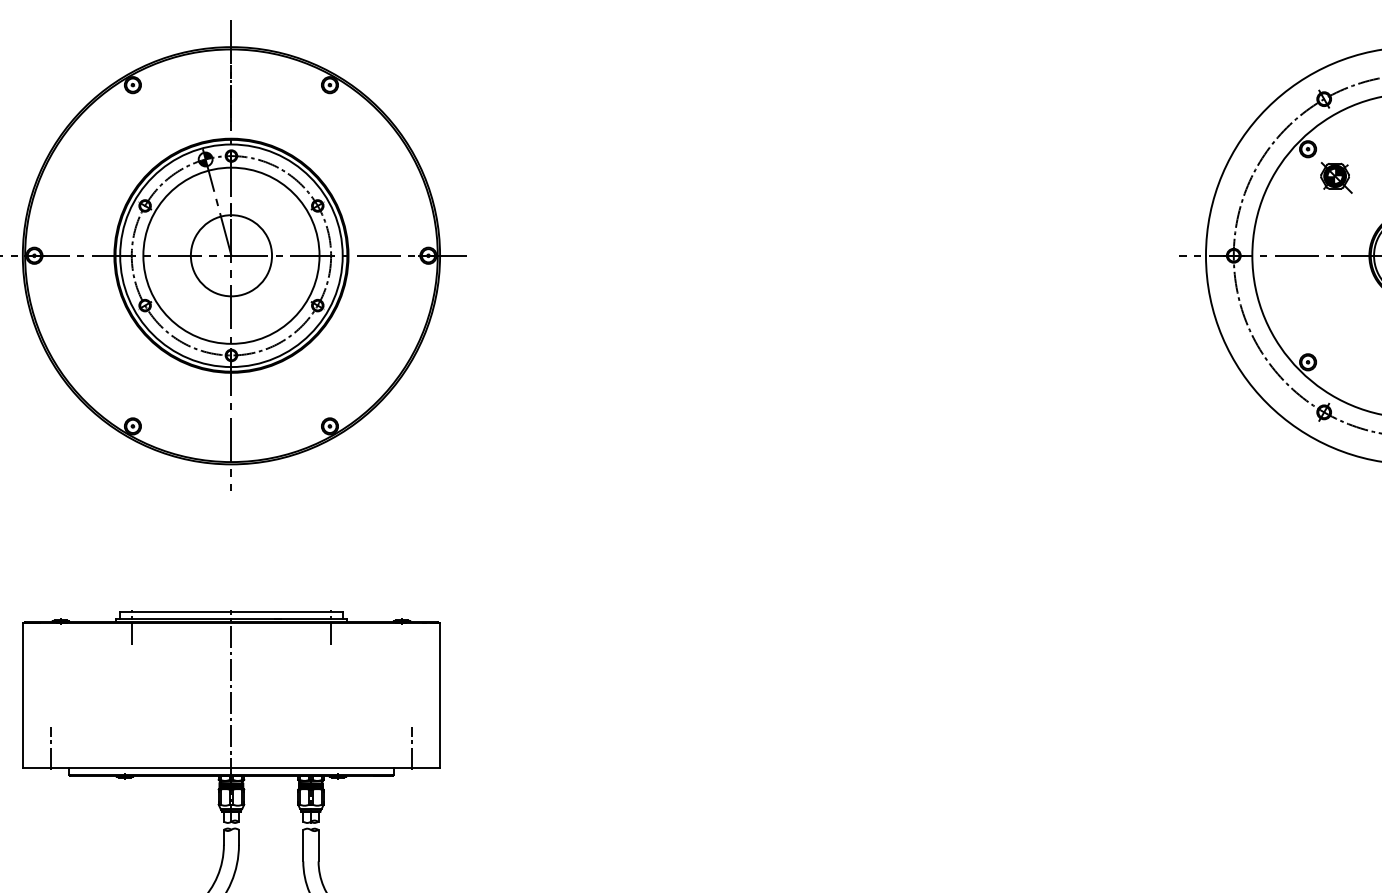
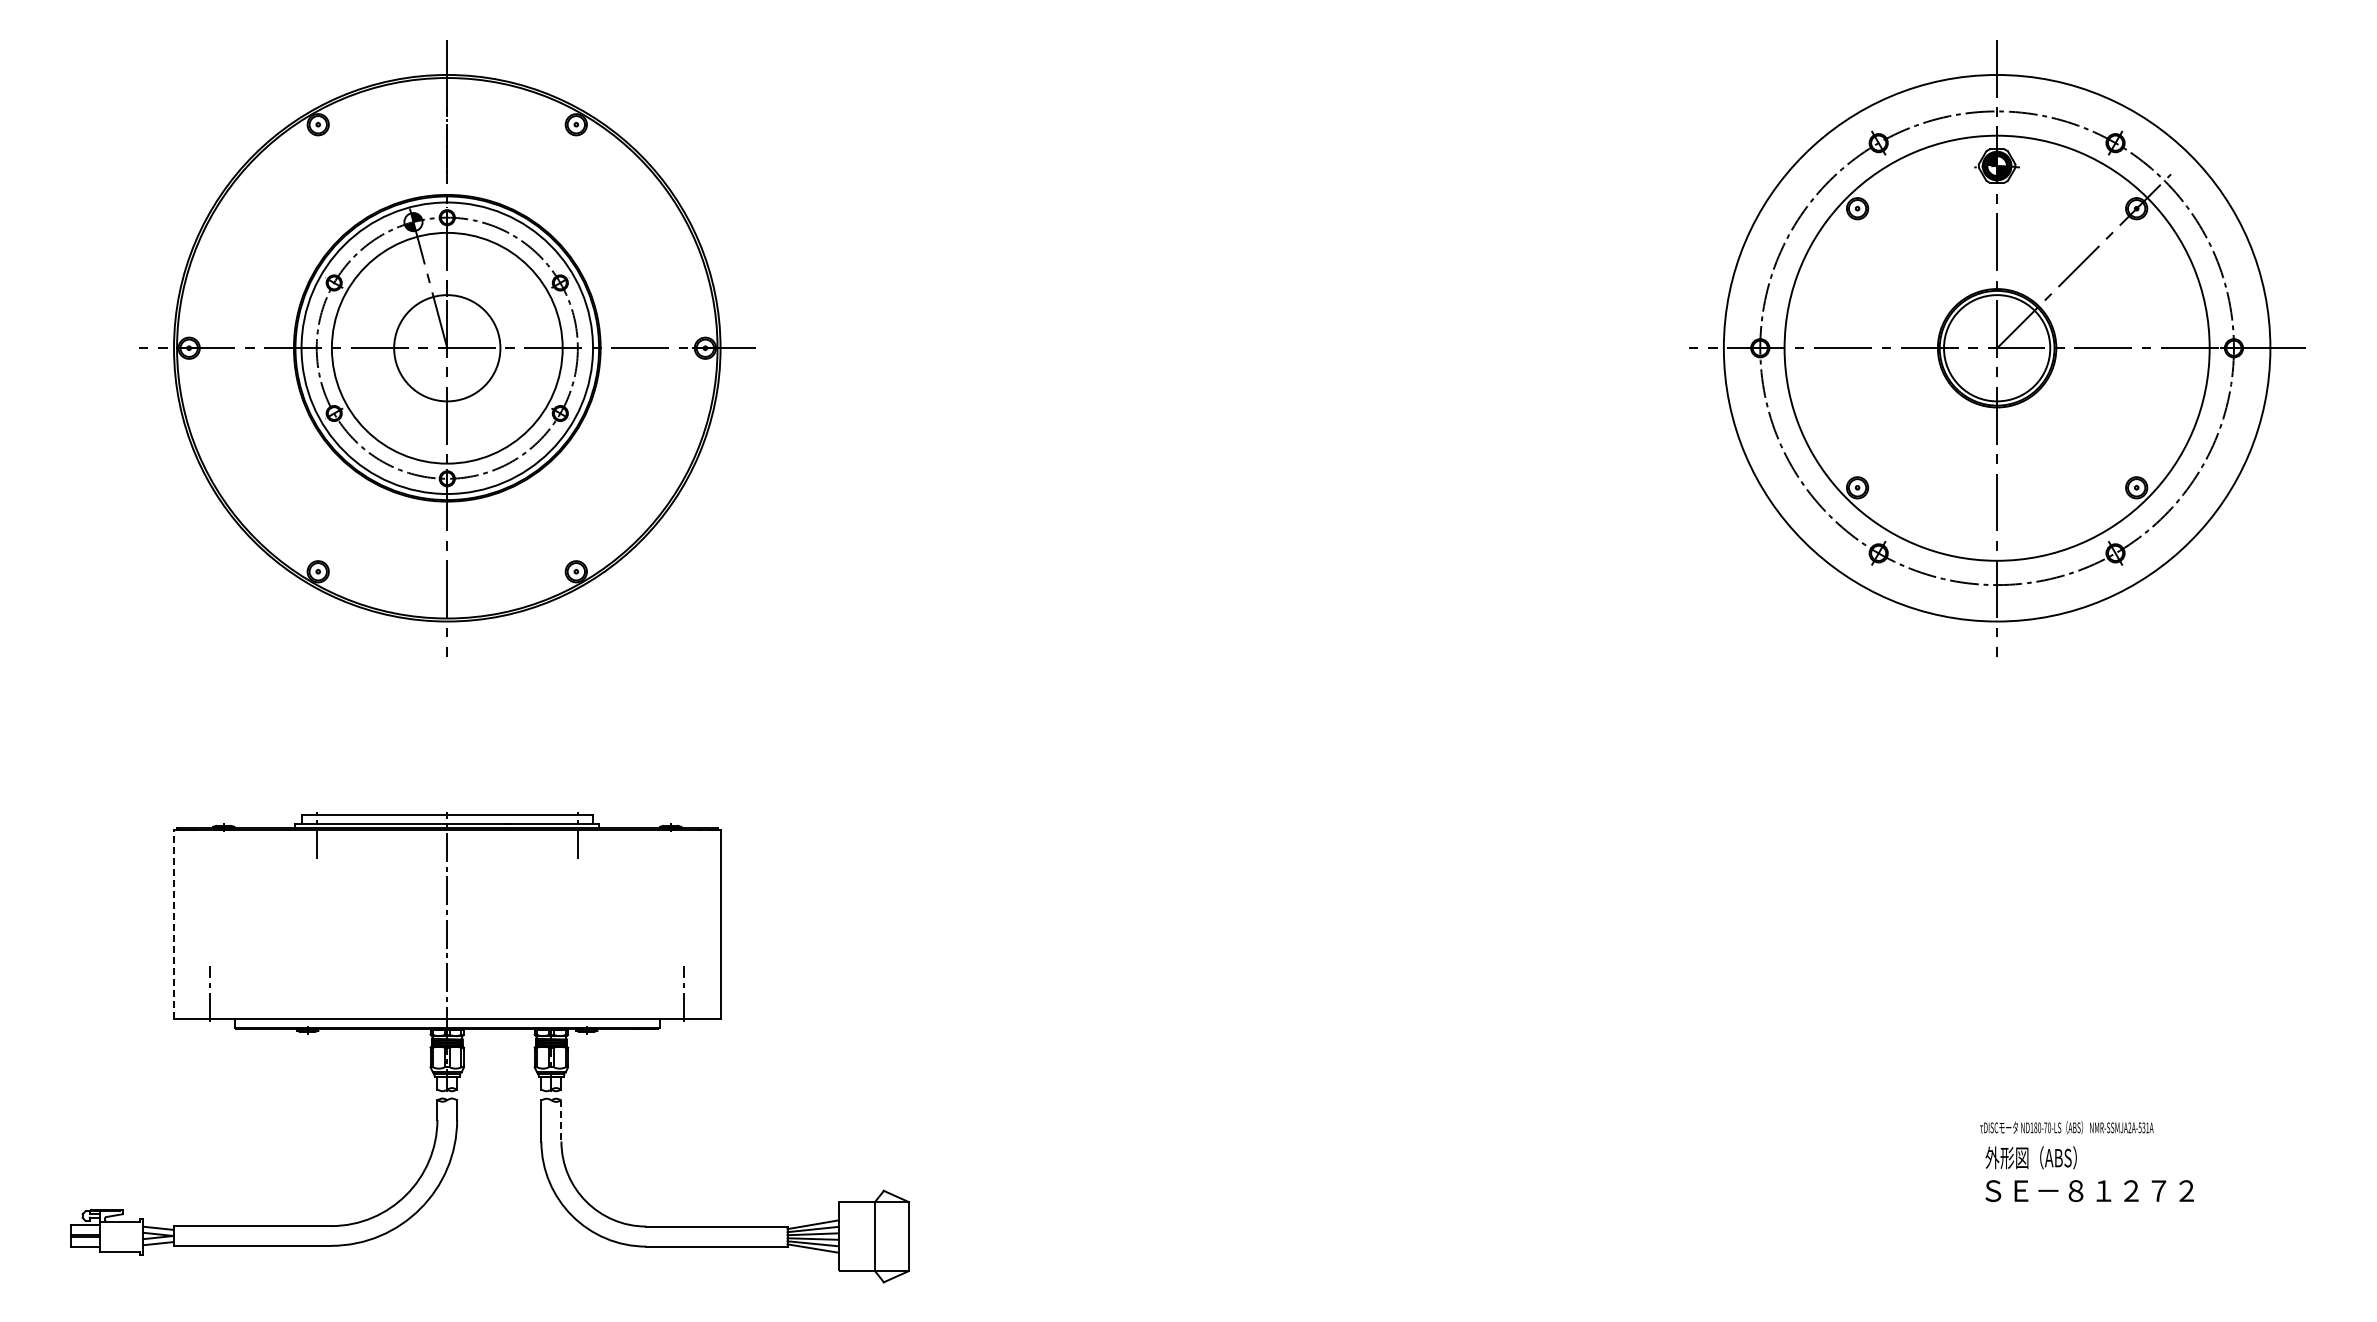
part: (1336, 177) -> (1894, 245), removed
line: (23, 694) -> (174, 923), solid -> dashed
line: (318, 845) -> (561, 1120), solid -> dashed

